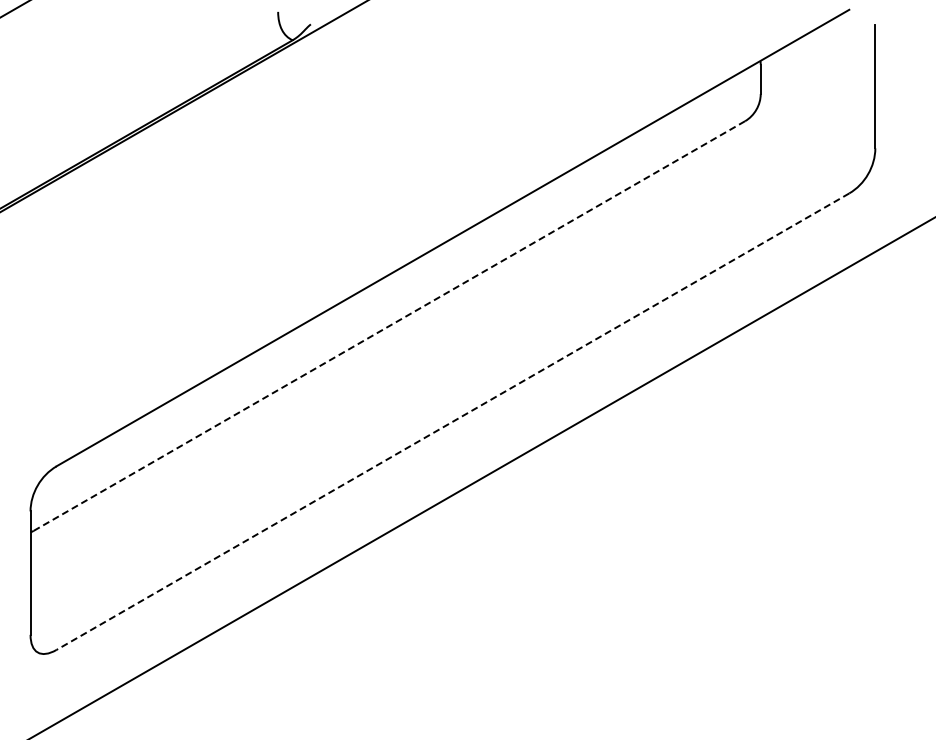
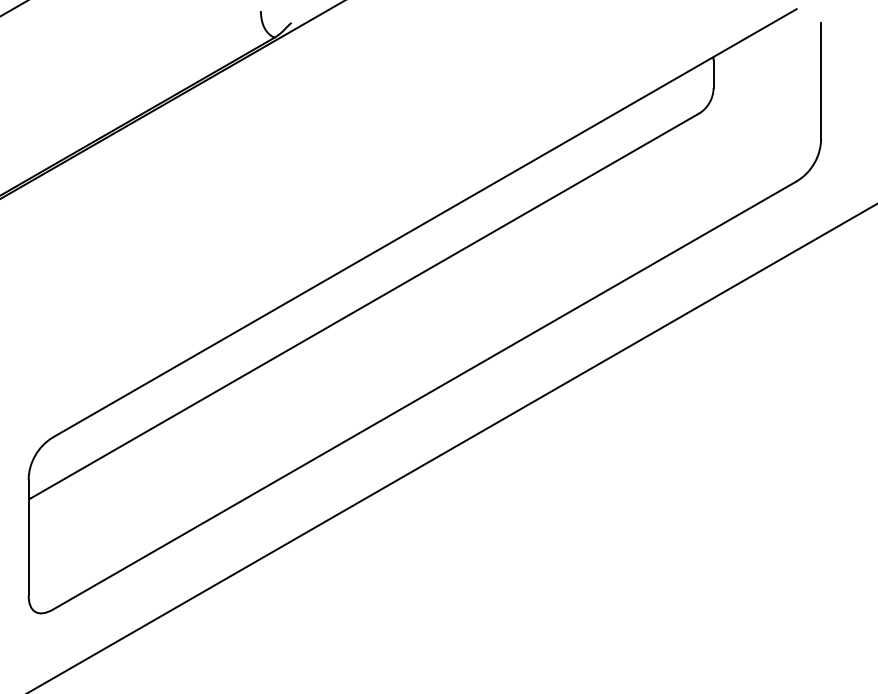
line: (388, 326) -> (364, 306), dashed -> solid
line: (452, 421) -> (424, 395), dashed -> solid

